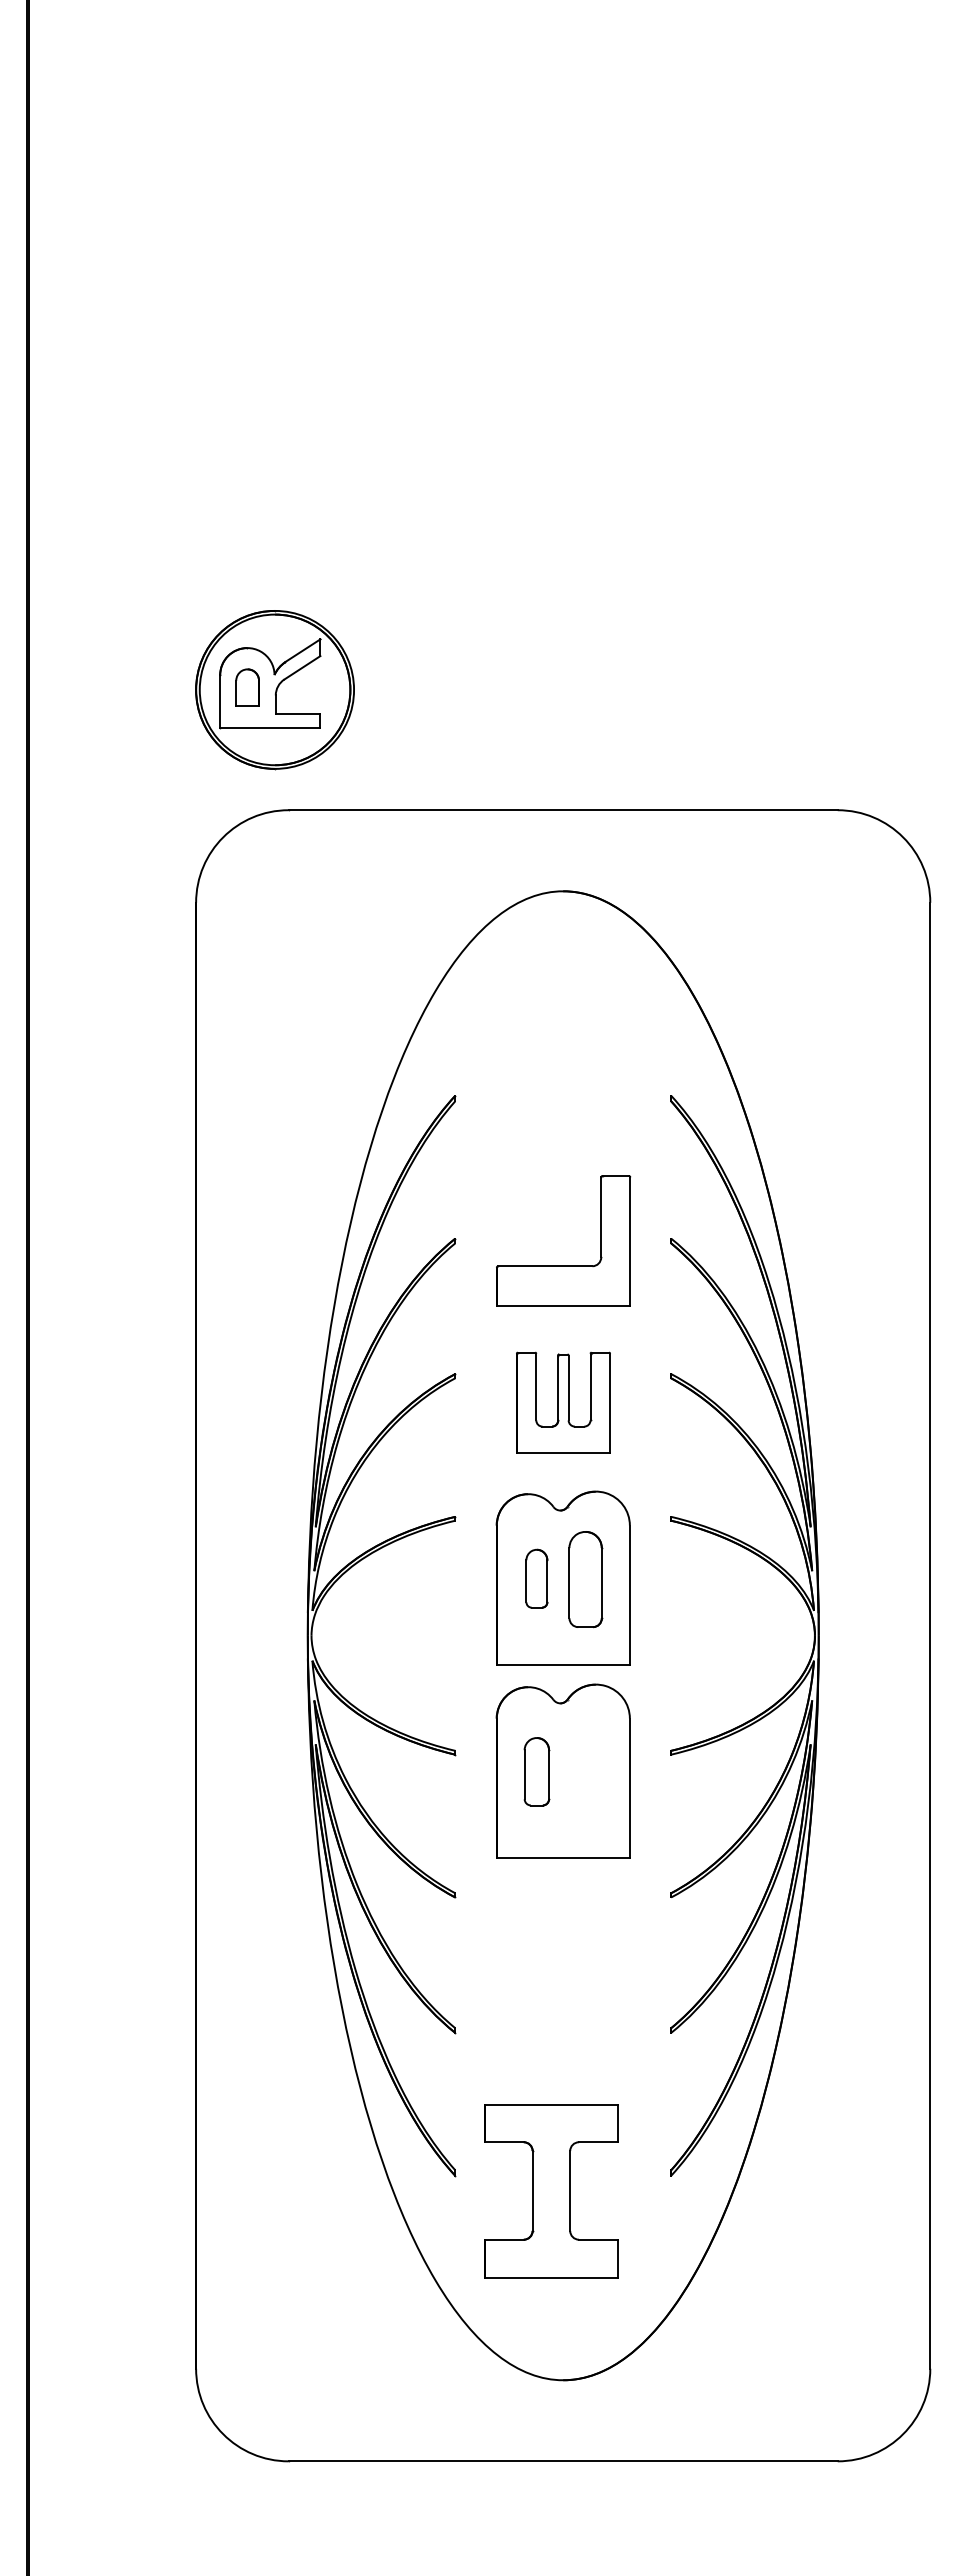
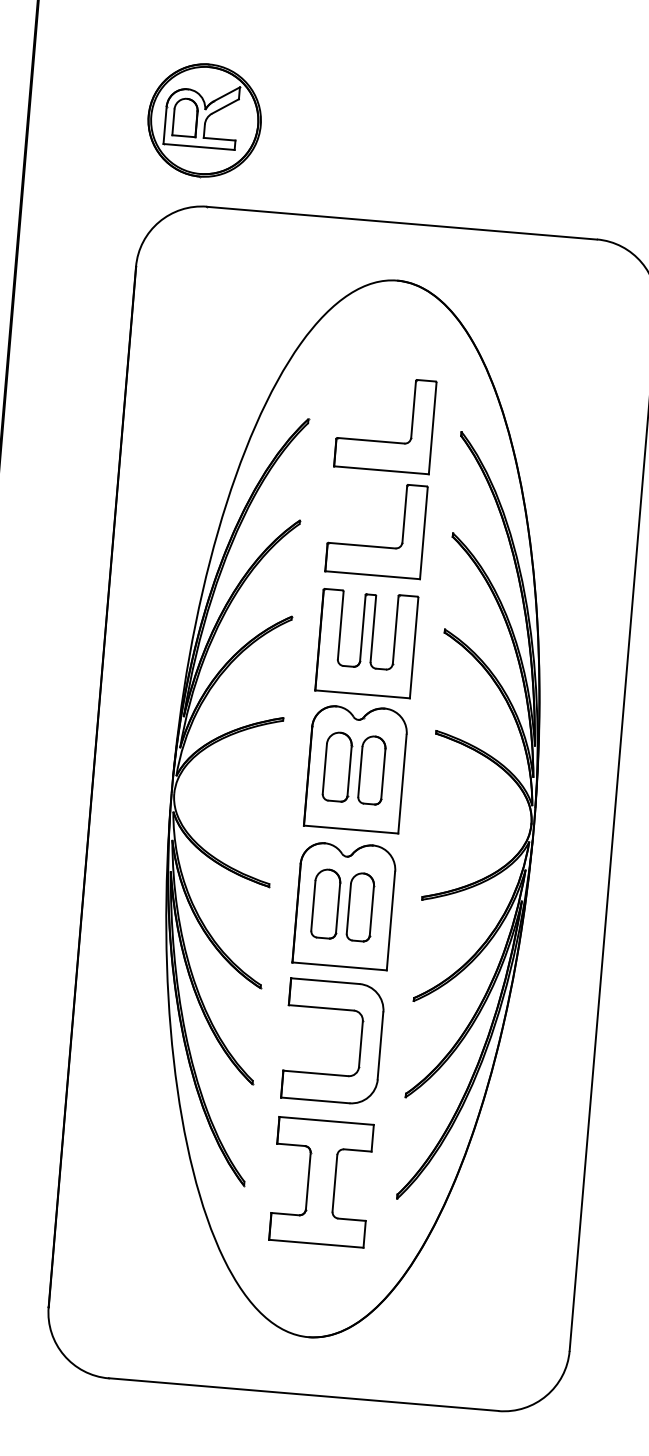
part: (247, 687) -> (185, 117), size x1.43
part: (563, 1117) -> (383, 441), added
part: (563, 1402) -> (366, 643), size x1.43
part: (536, 1578) -> (337, 766), size x1.67
part: (536, 1771) -> (325, 903), size x1.43
part: (585, 1772) -> (360, 907), added
part: (601, 1963) -> (360, 1043), added
part: (551, 2191) -> (321, 1182), moved

